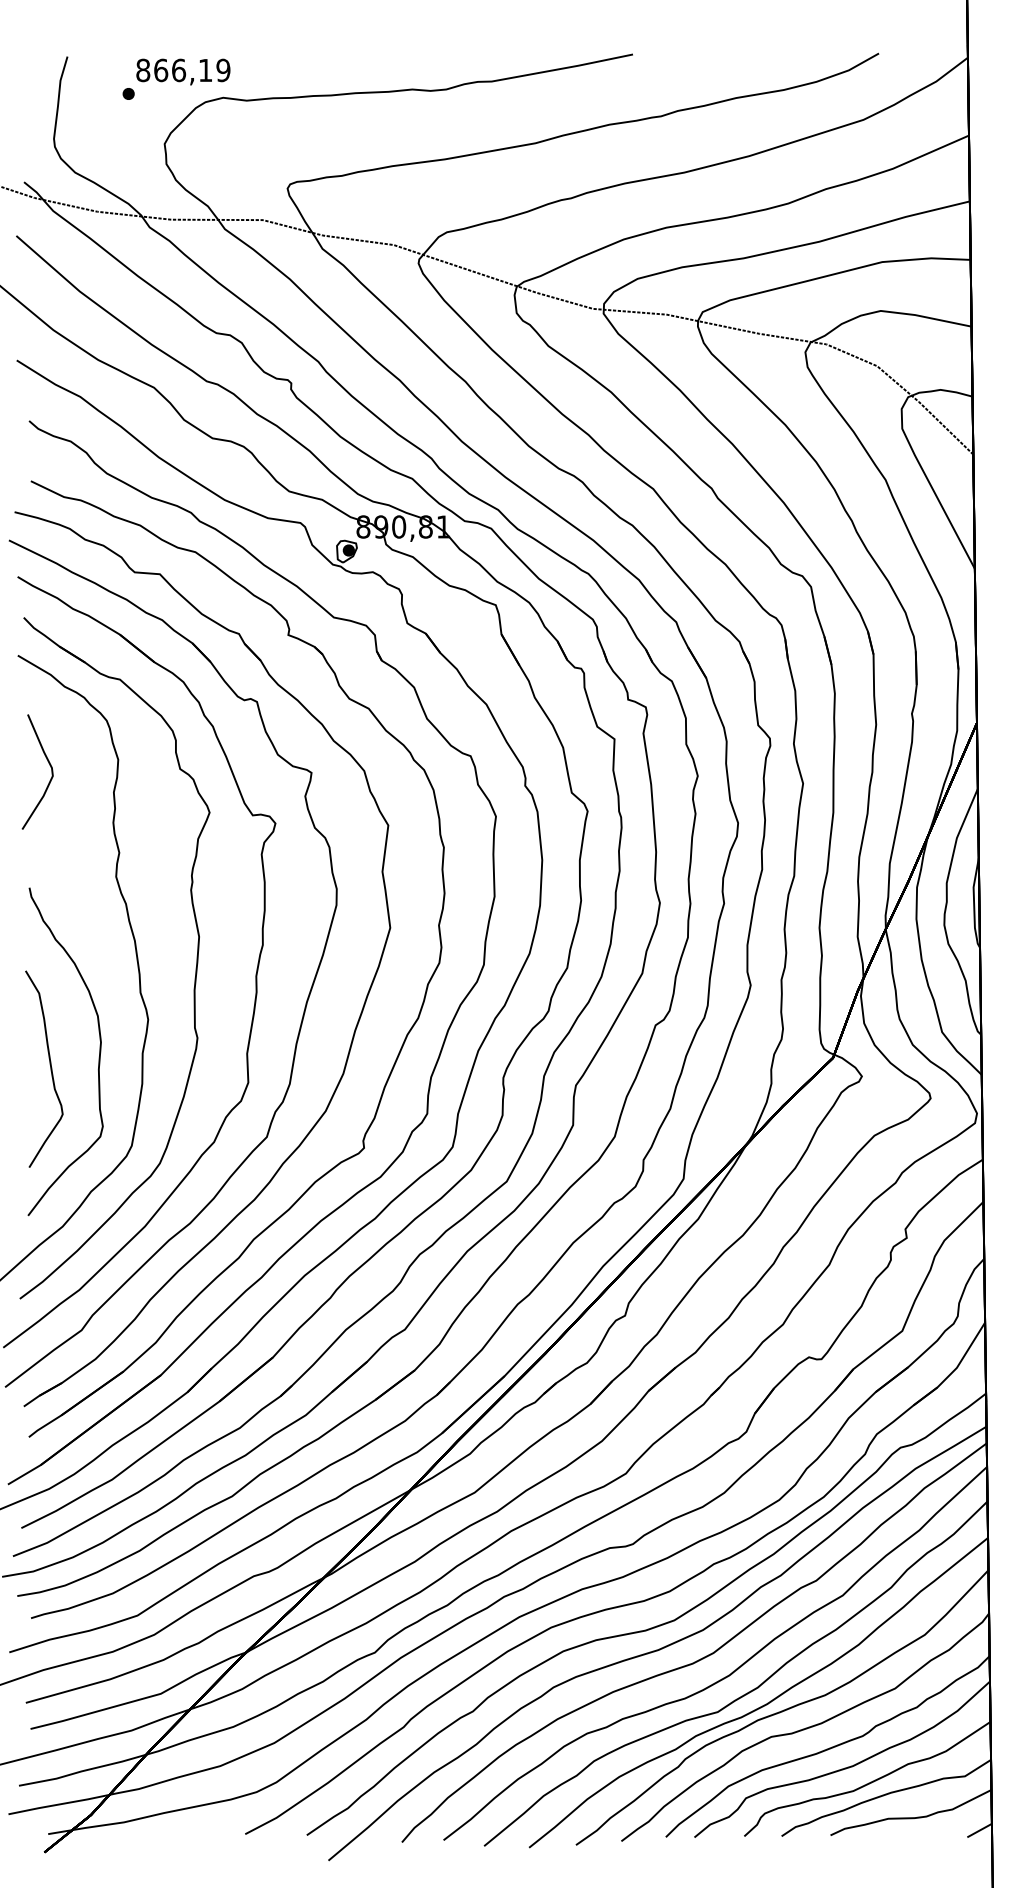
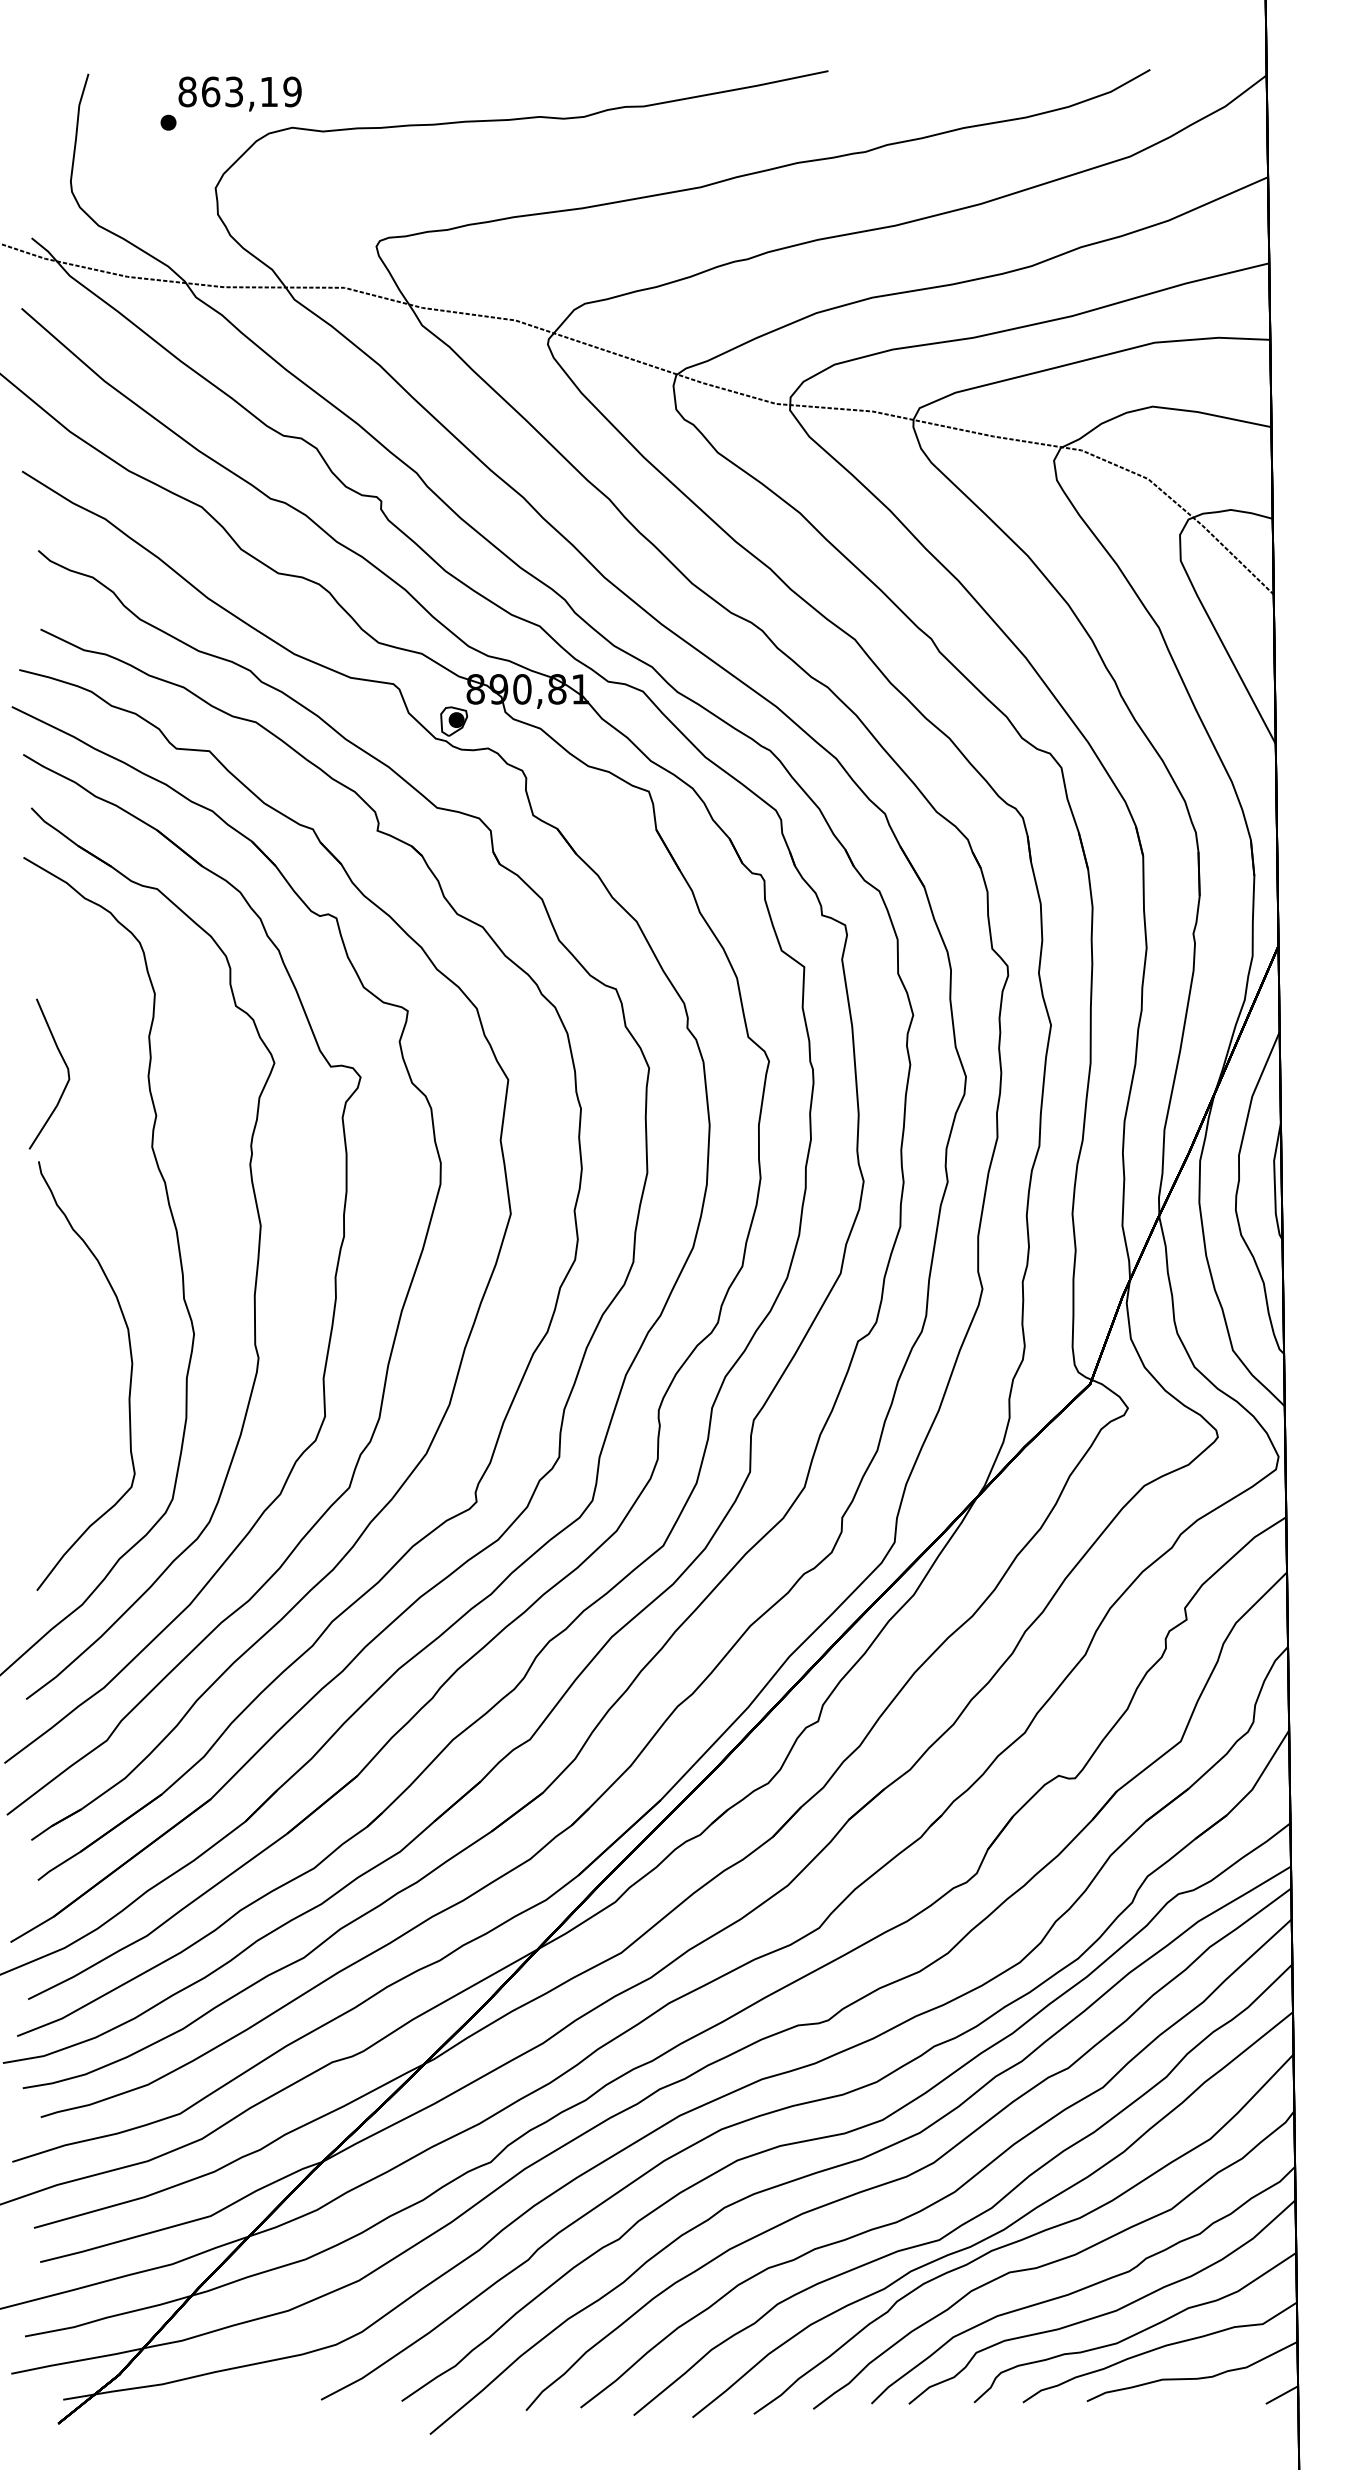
text: (179, 70) -> (235, 92), 866,19 -> 863,19
curve: (49, 765) -> (64, 1065), moved
curve: (50, 1068) -> (66, 1397), removed

